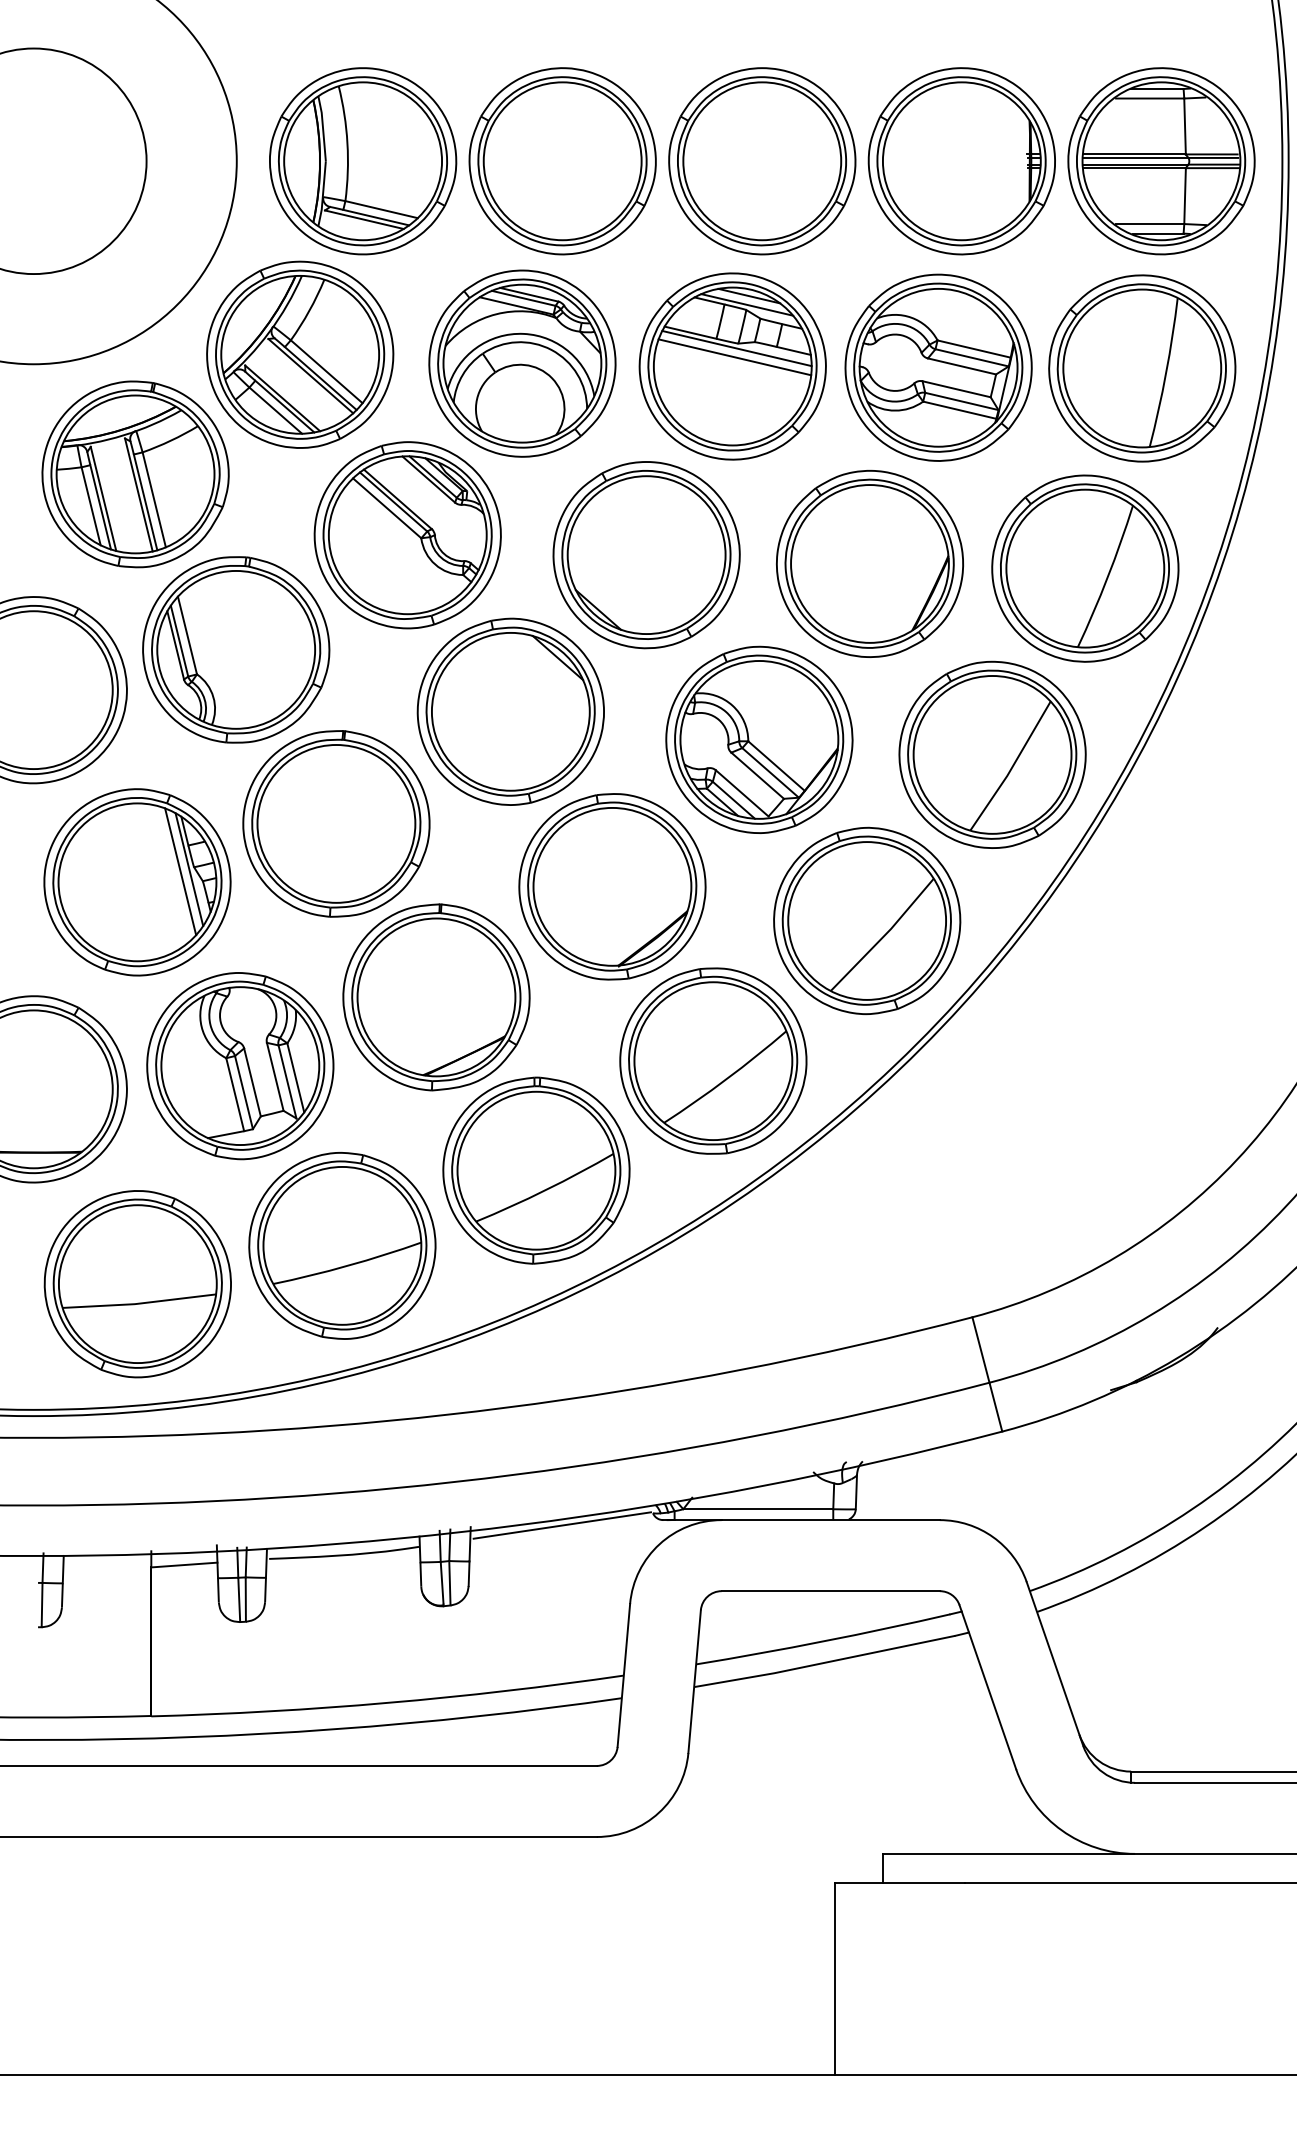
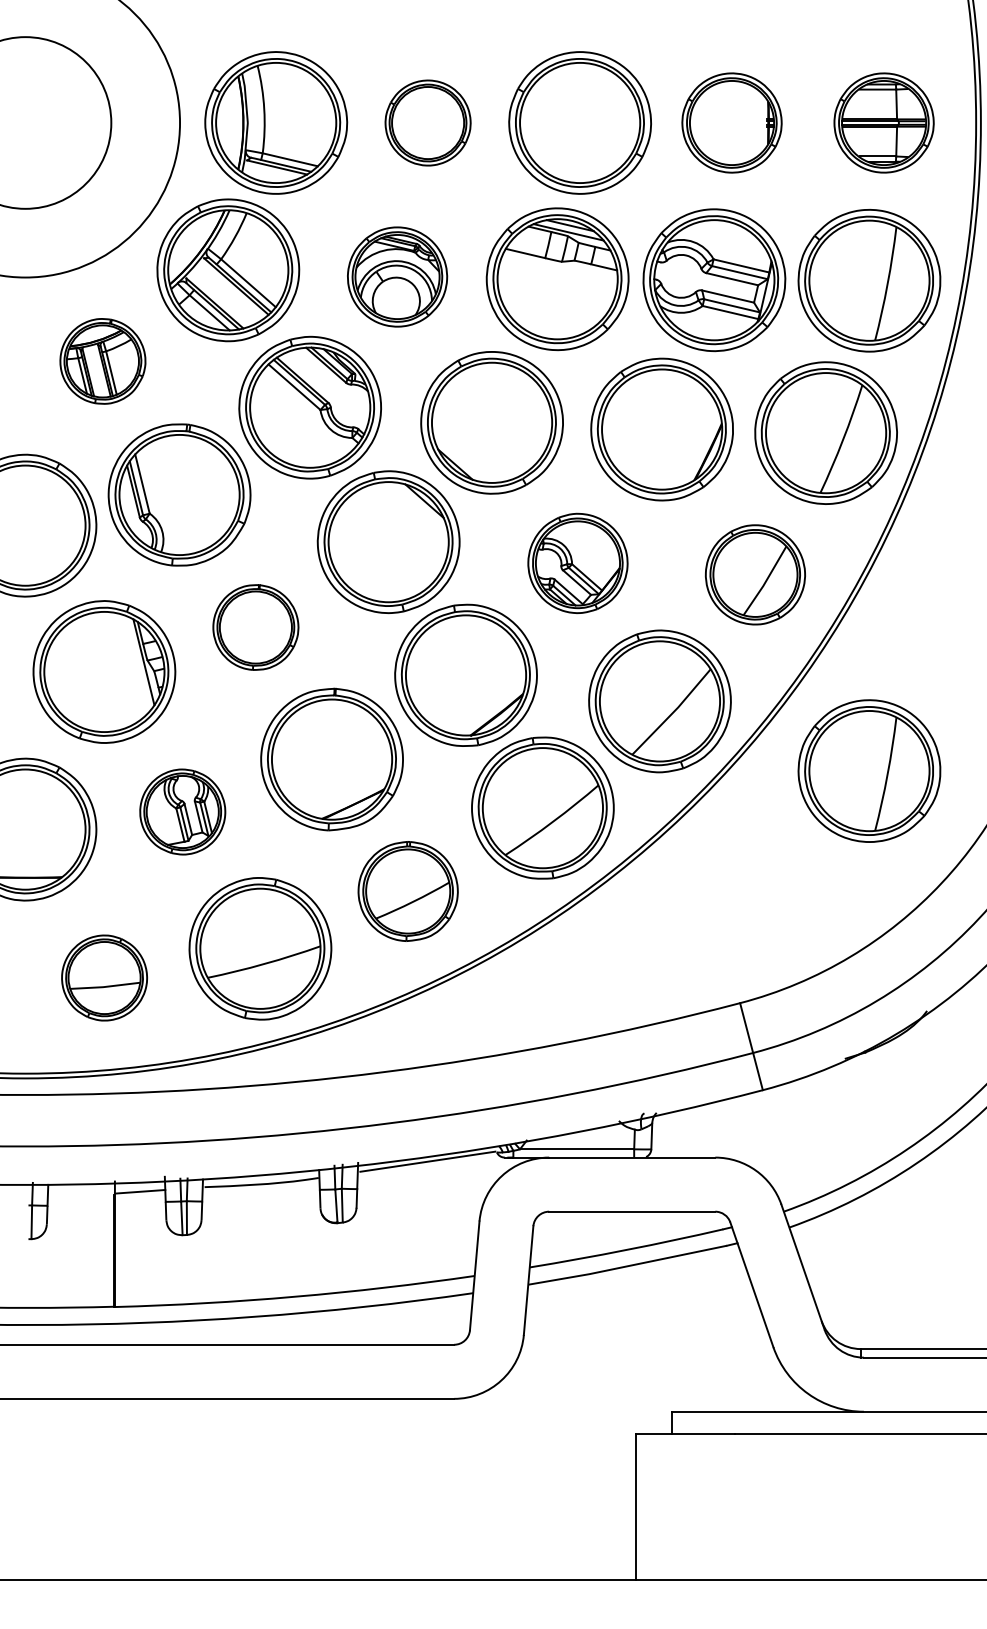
part: (562, 161) -> (428, 123), size x0.6
part: (961, 161) -> (731, 123), size x0.7
part: (1161, 161) -> (884, 123), size x0.7
line: (736, 348) -> (560, 265), removed
line: (734, 357) -> (558, 272), removed
part: (522, 363) -> (397, 276), size x0.7
part: (135, 474) -> (102, 361), size x0.6
part: (759, 739) -> (578, 563), size x0.7
part: (992, 754) -> (755, 574), size x0.7
part: (336, 823) -> (255, 627), size x0.6
line: (180, 871) -> (137, 663), removed
part: (1142, 1012) -> (869, 771), added
part: (240, 1066) -> (182, 812), size x0.6
part: (536, 1170) -> (408, 891), size x0.7
part: (137, 1284) -> (104, 978), size x0.6

